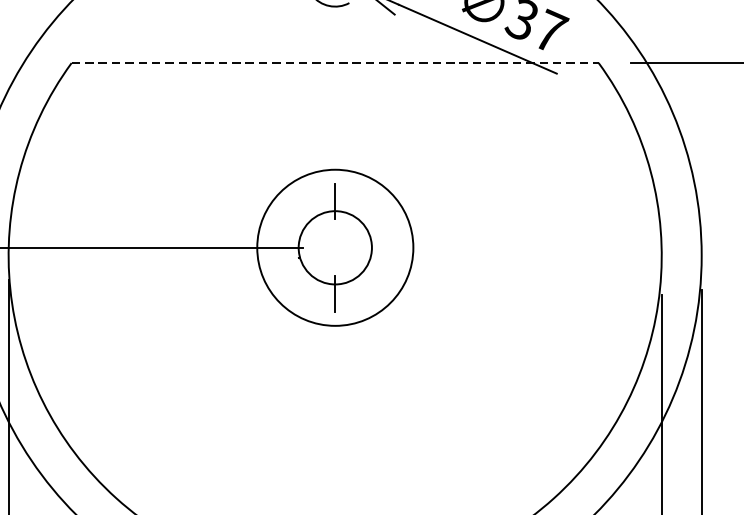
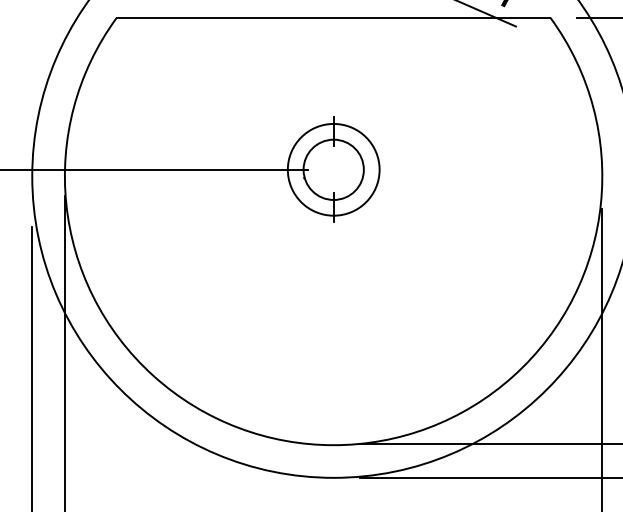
line: (335, 62) -> (333, 17), dashed -> solid
circle: (335, 247) -> (333, 169), size x0.71

